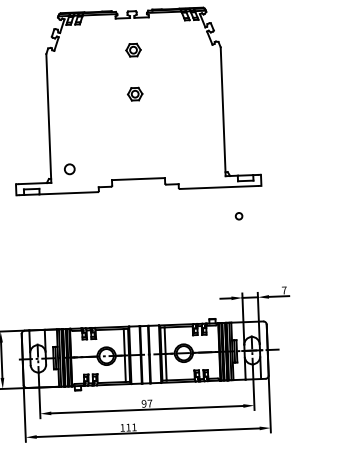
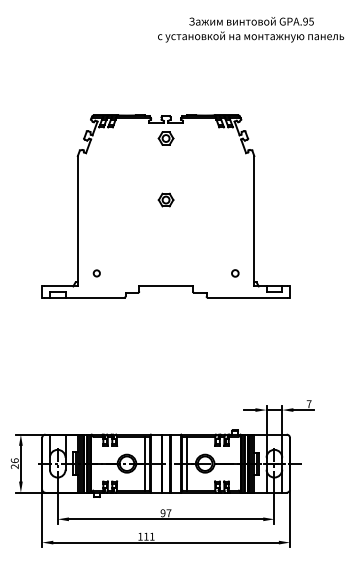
part: (132, 50) -> (165, 138), moved
circle: (69, 169) -> (96, 273), size x0.62
circle: (239, 216) -> (235, 273), moved

